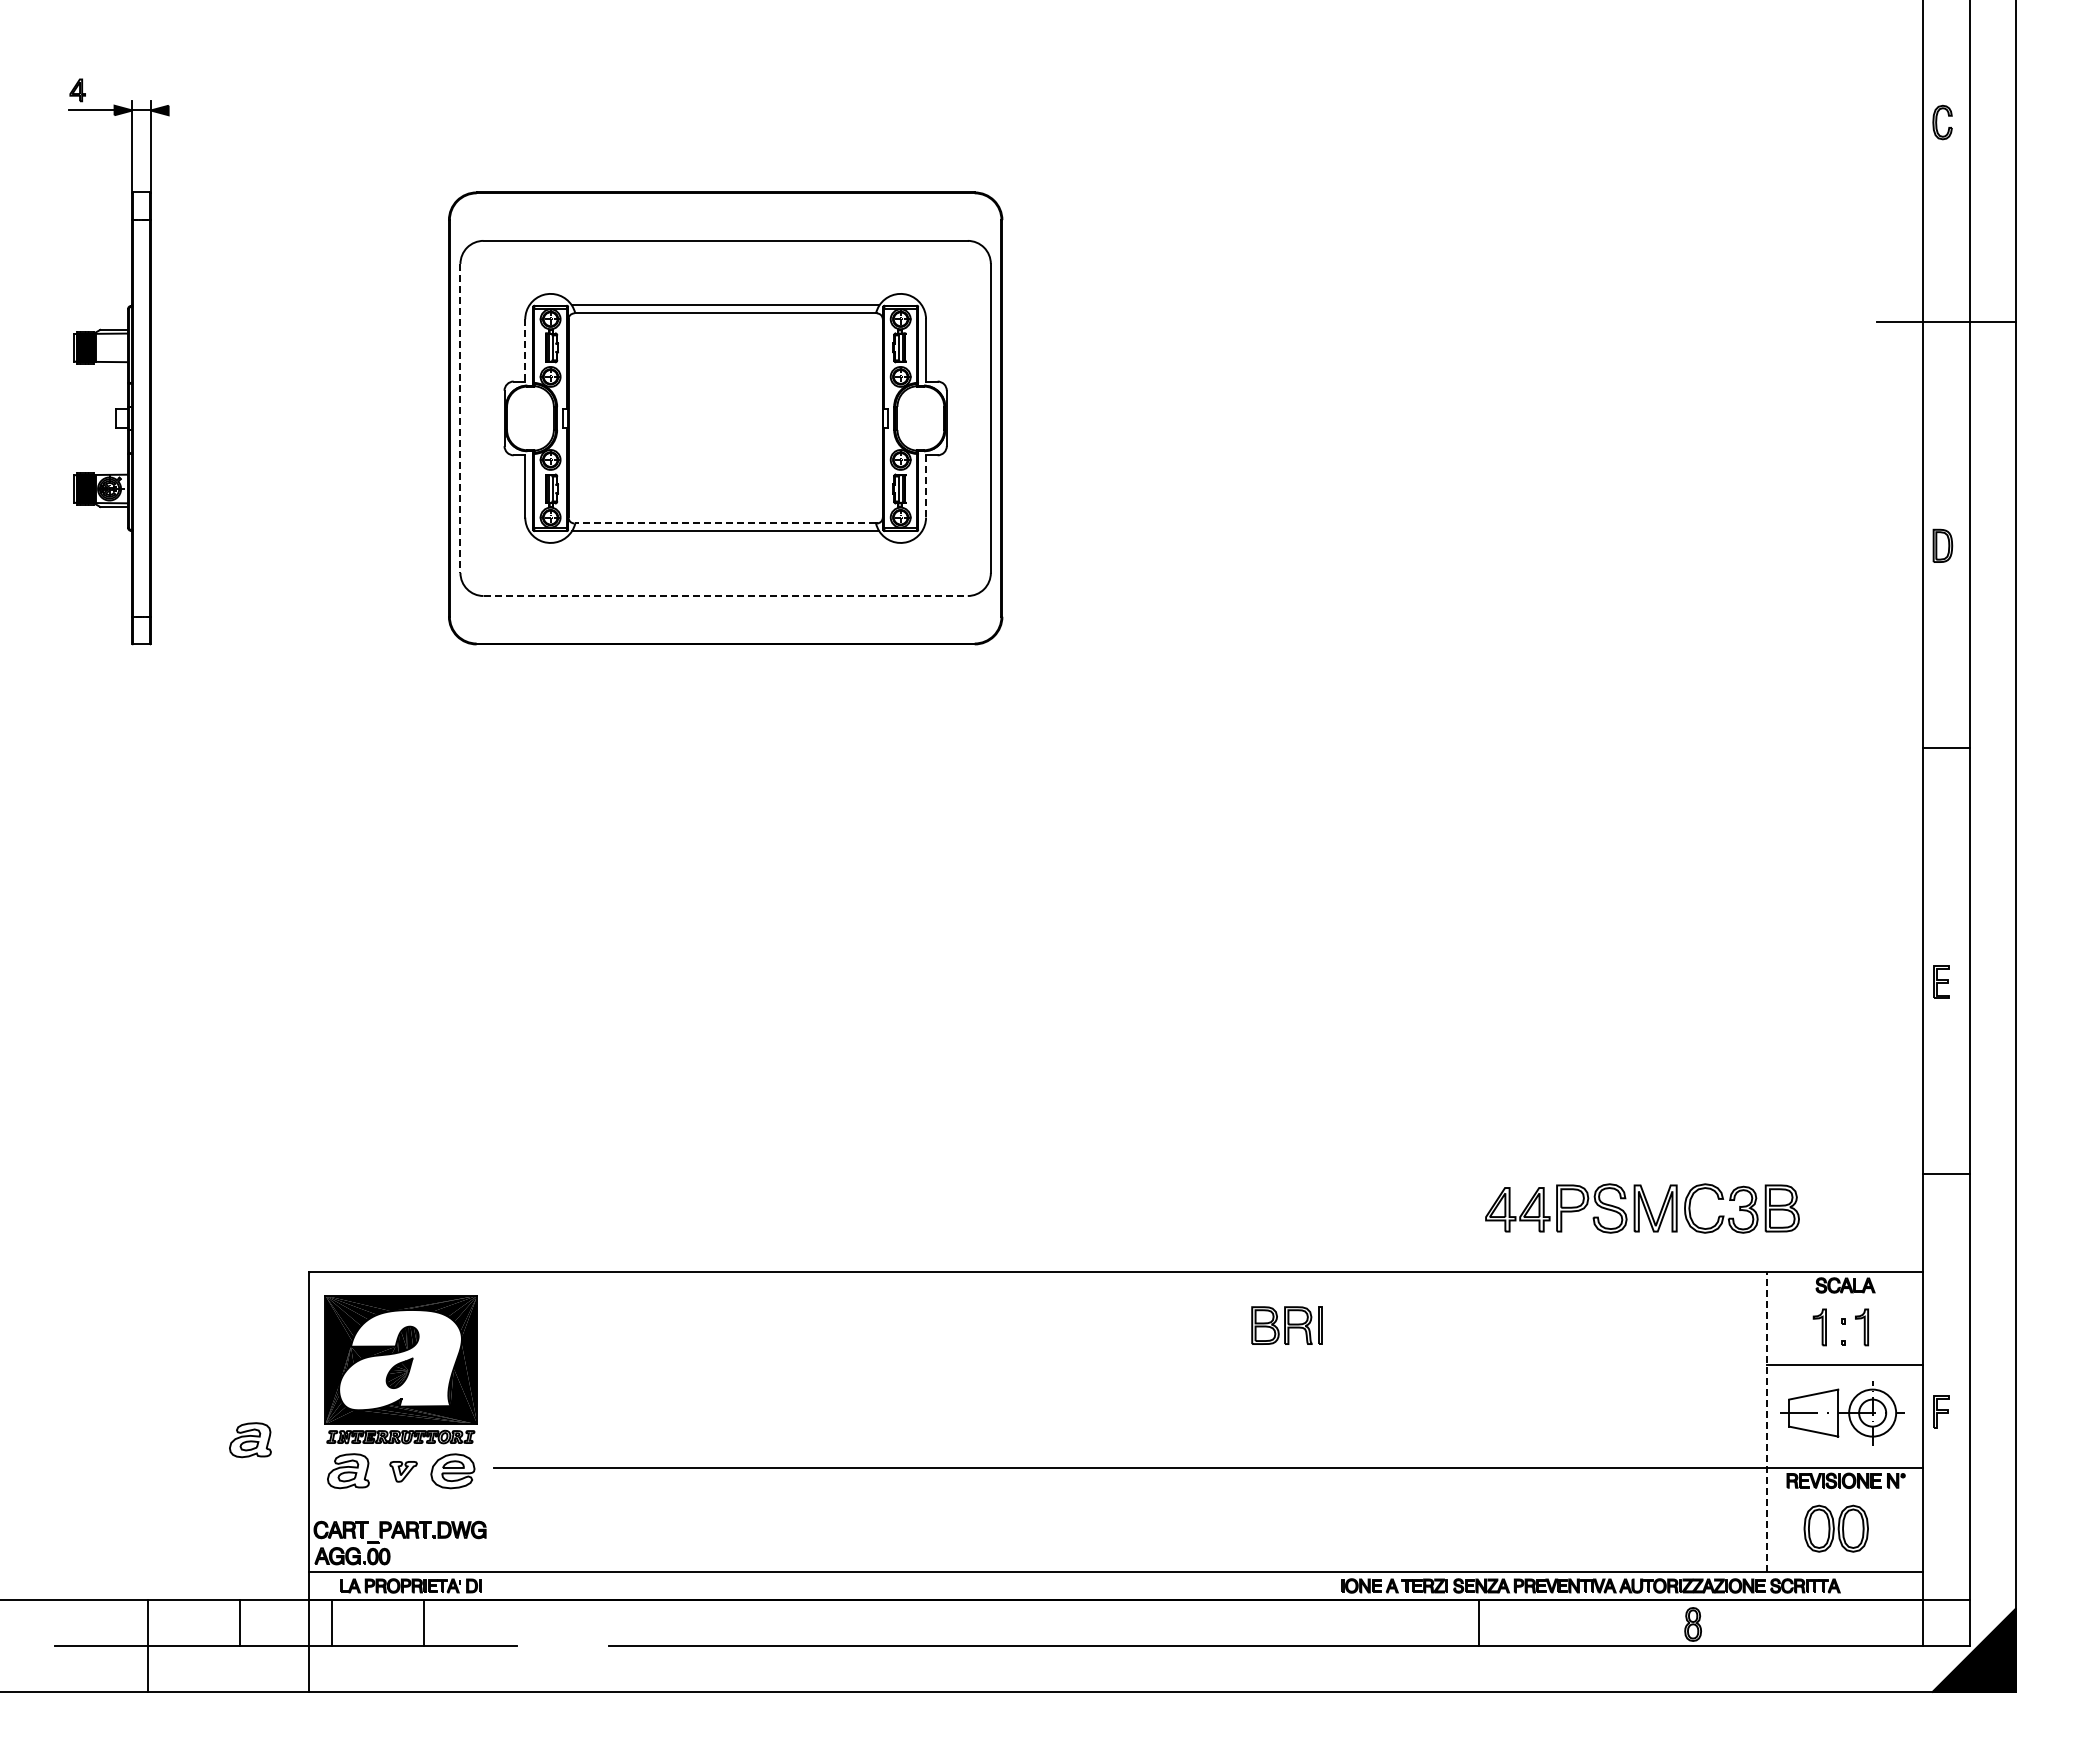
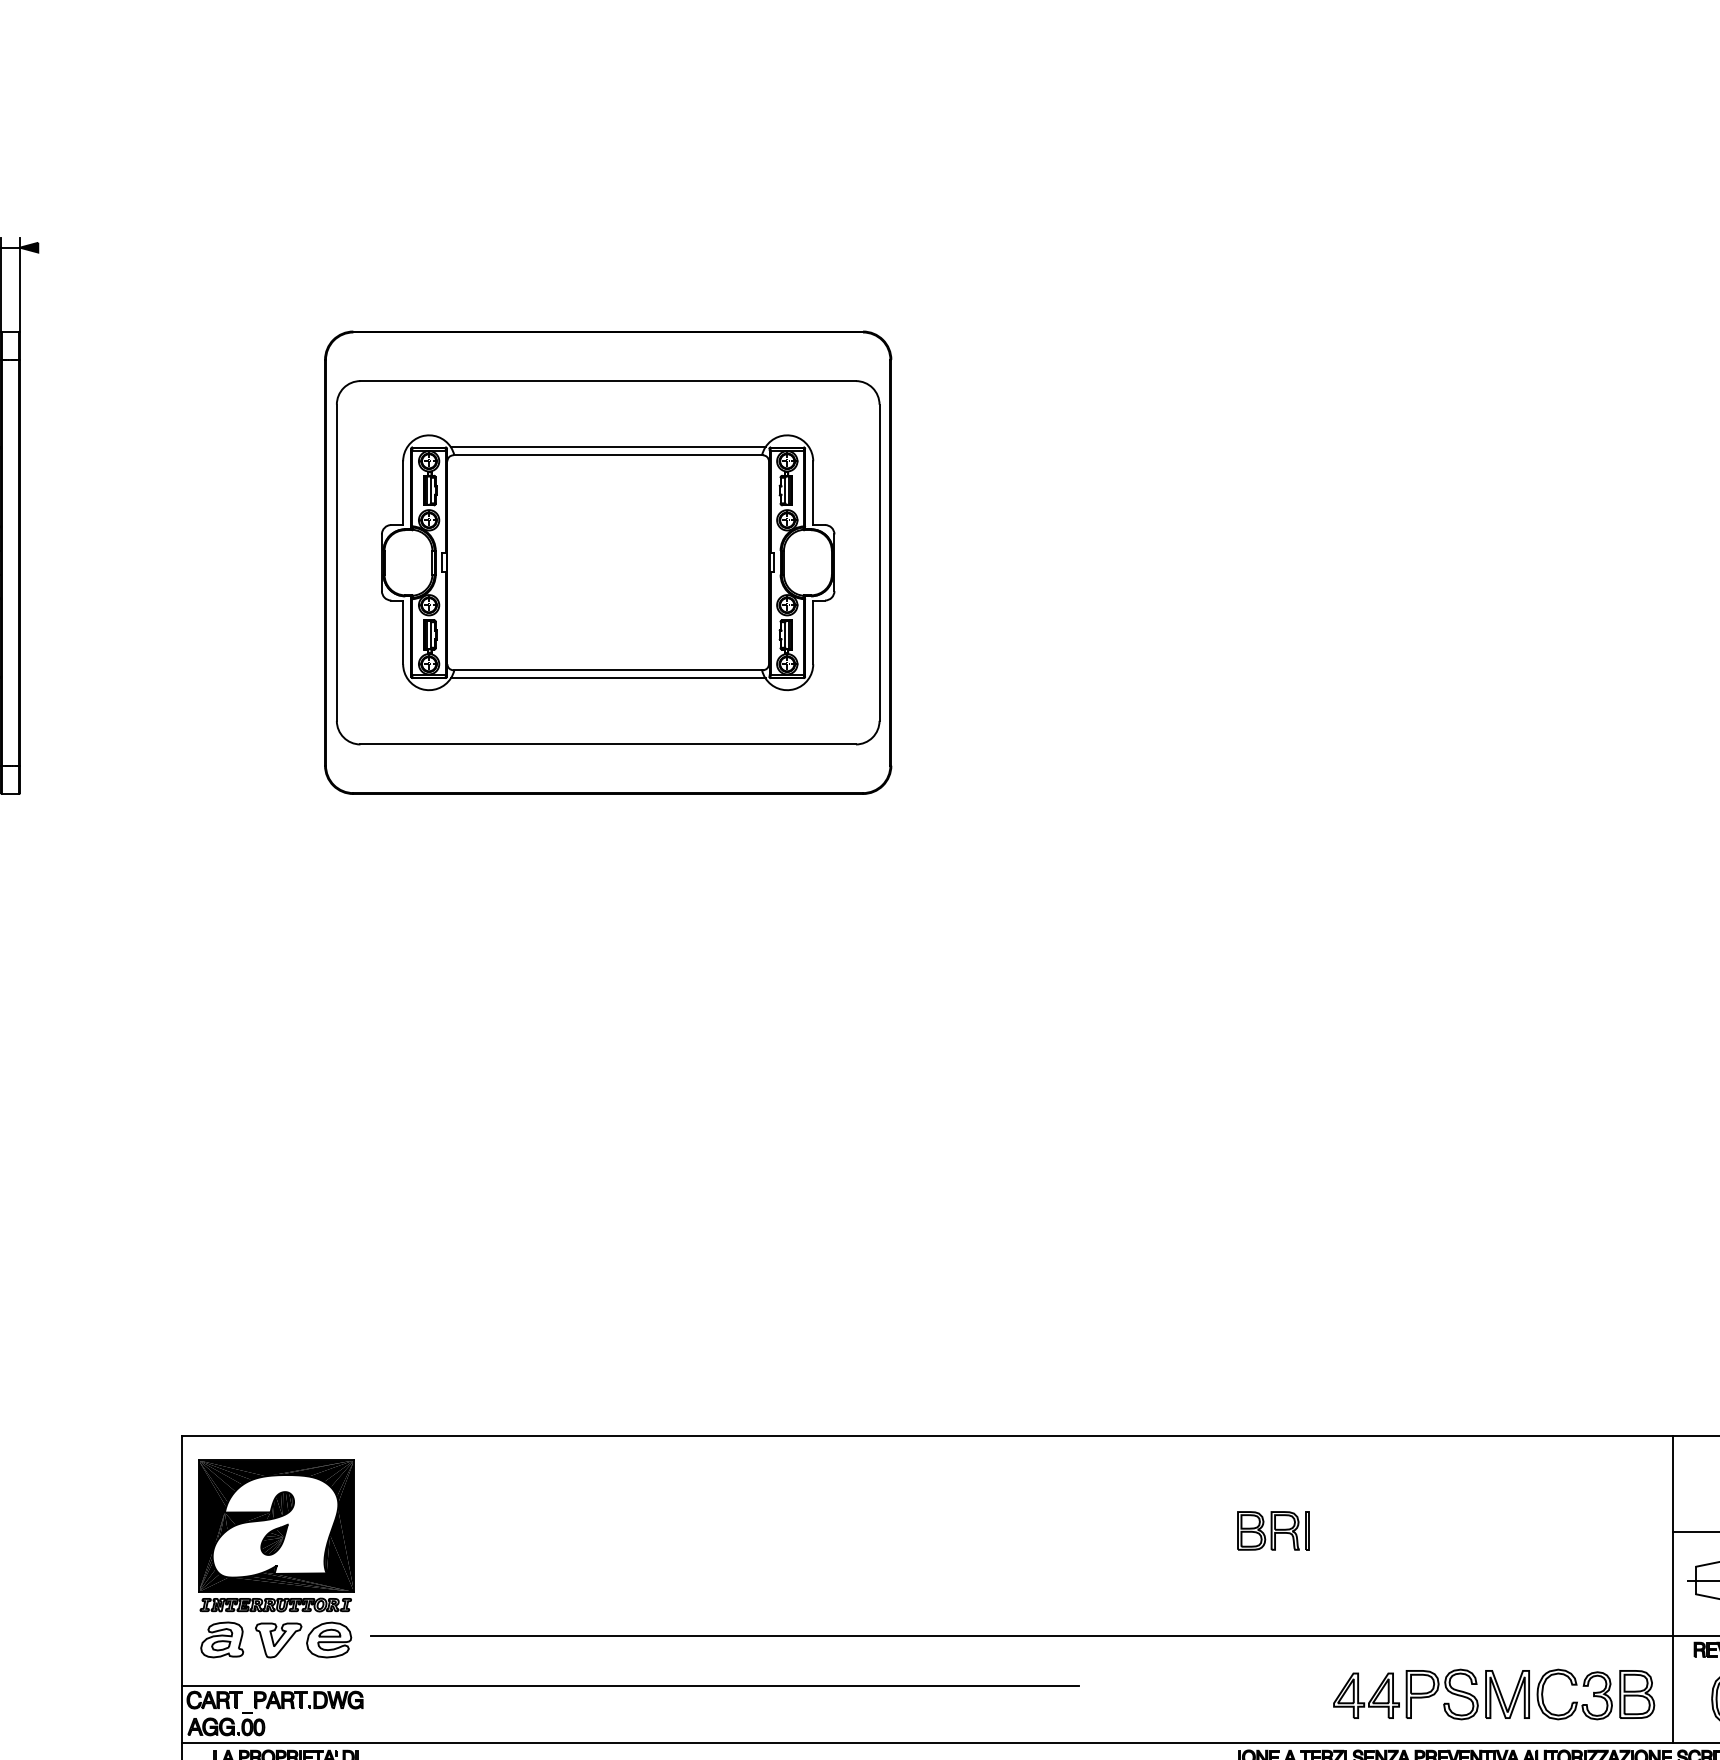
line: (525, 350) -> (403, 493), dashed -> solid
line: (460, 418) -> (336, 562), dashed -> solid
line: (926, 486) -> (813, 632), dashed -> solid
line: (725, 523) -> (608, 670), dashed -> solid
line: (726, 596) -> (609, 744), dashed -> solid
part: (1642, 1208) -> (1494, 1694), moved
part: (1286, 1325) -> (1273, 1530), moved
line: (1766, 1422) -> (1673, 1590), dashed -> solid
part: (250, 1440) -> (122, 1608), removed
part: (403, 1471) -> (278, 1640), size x1.67
line: (747, 1516) -> (630, 1686), added

